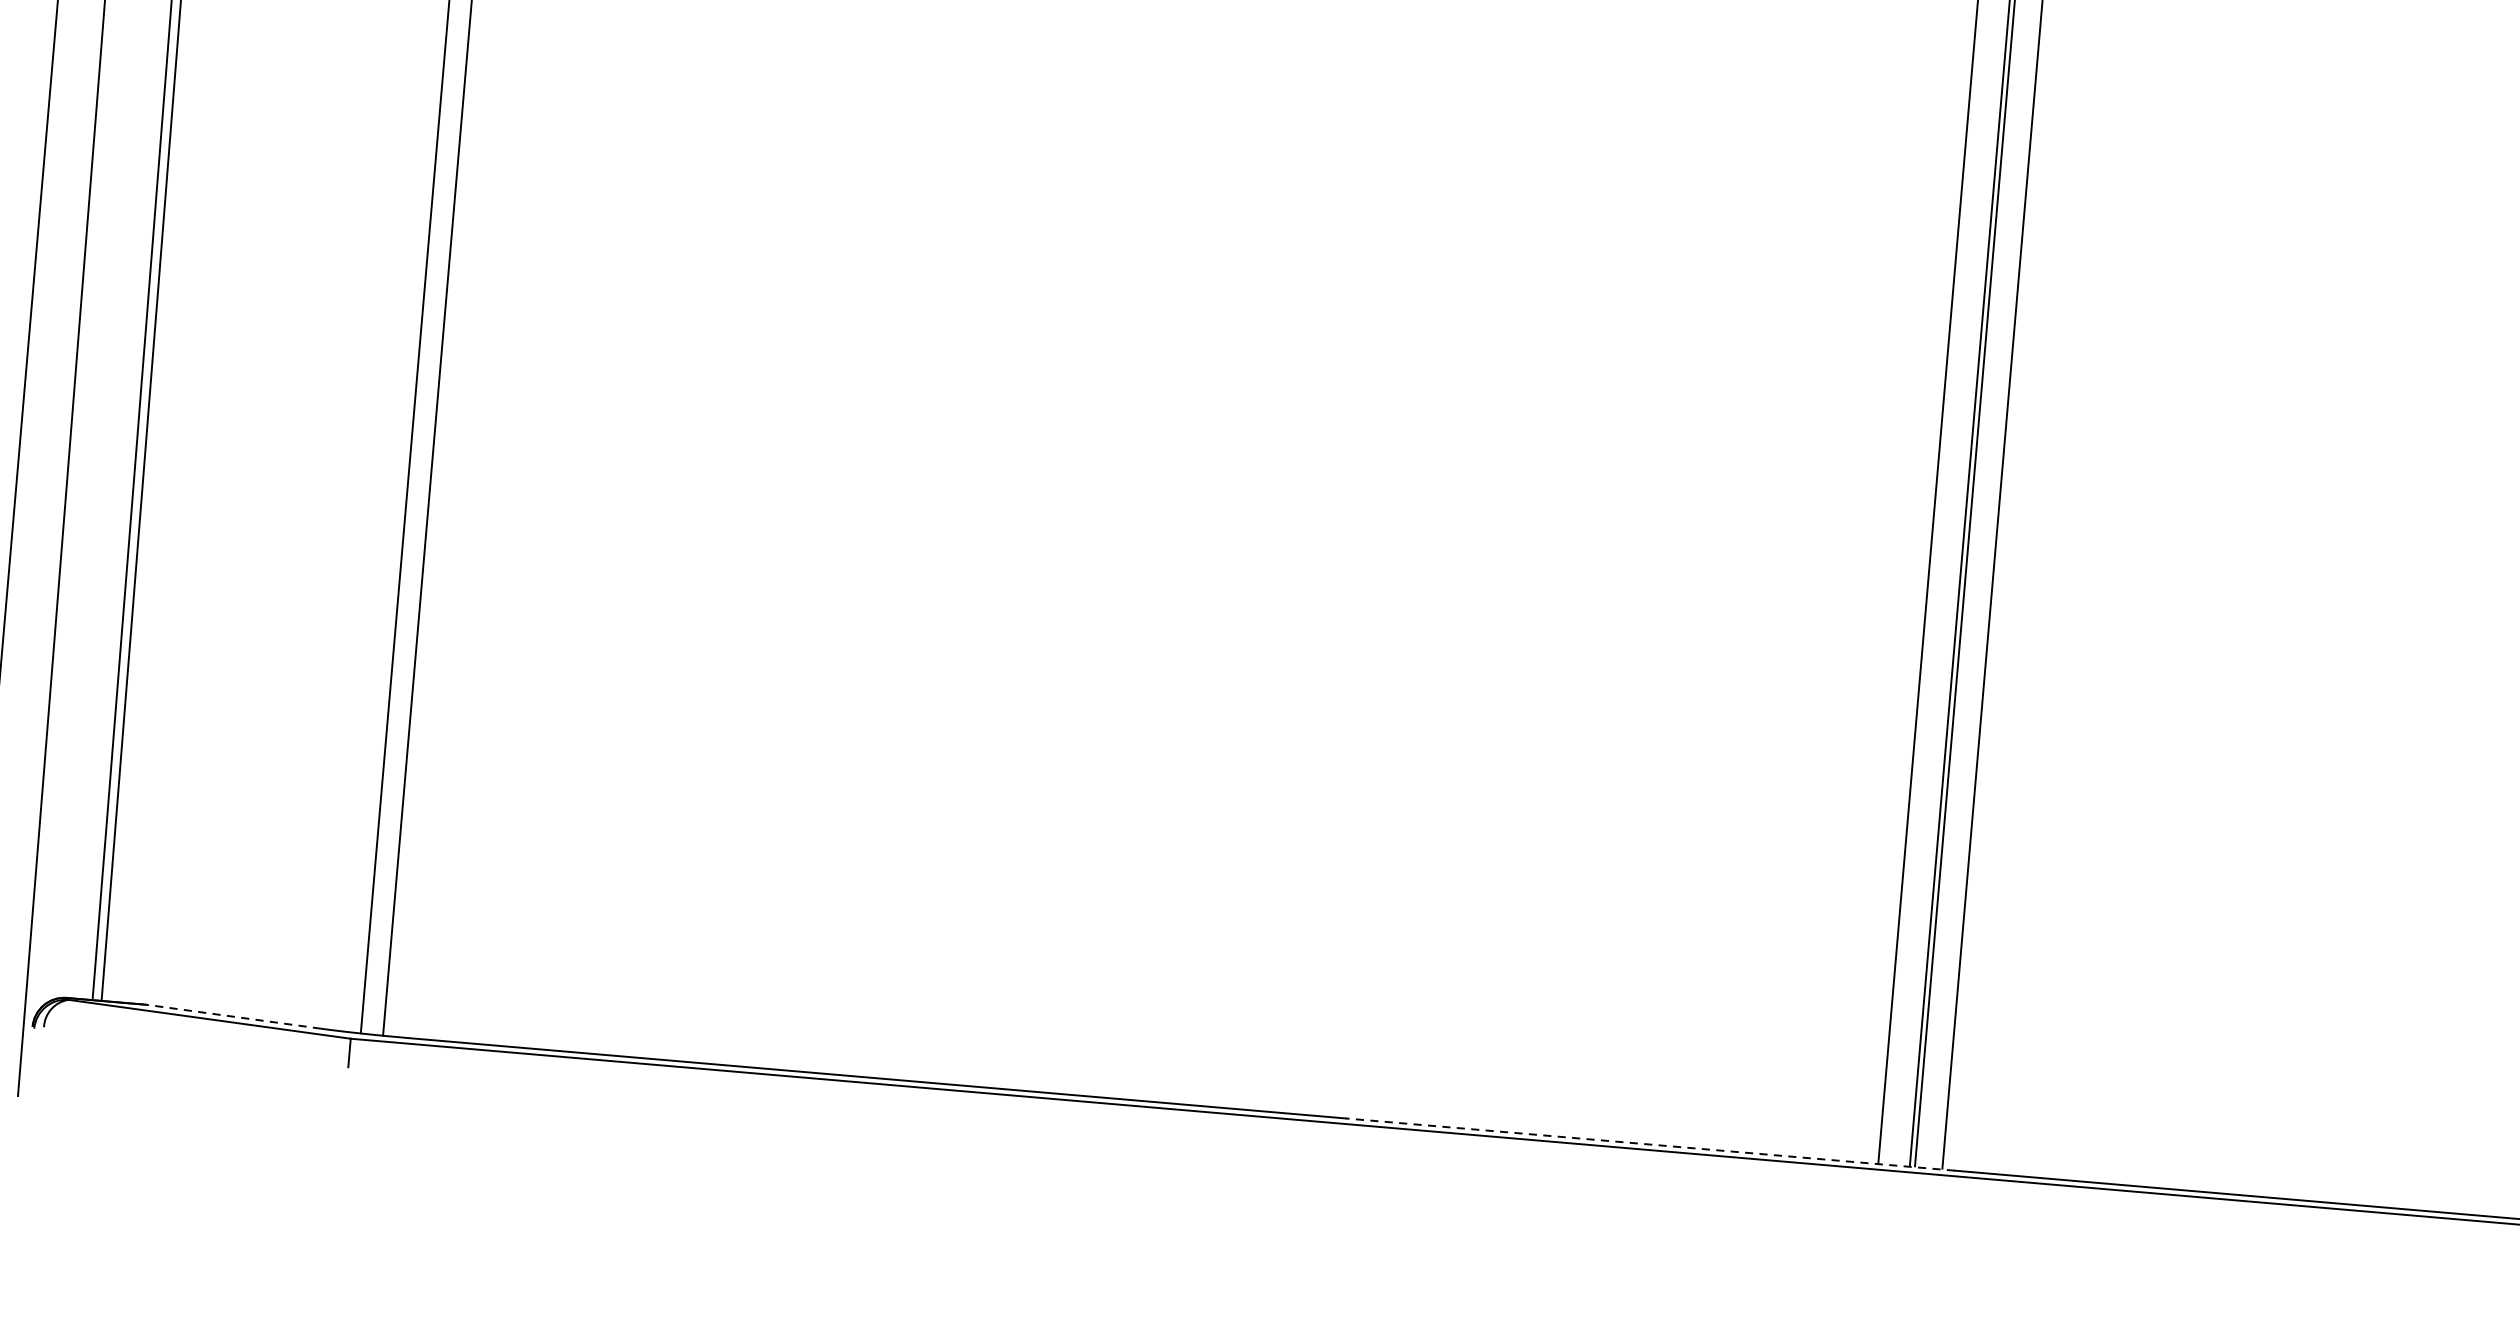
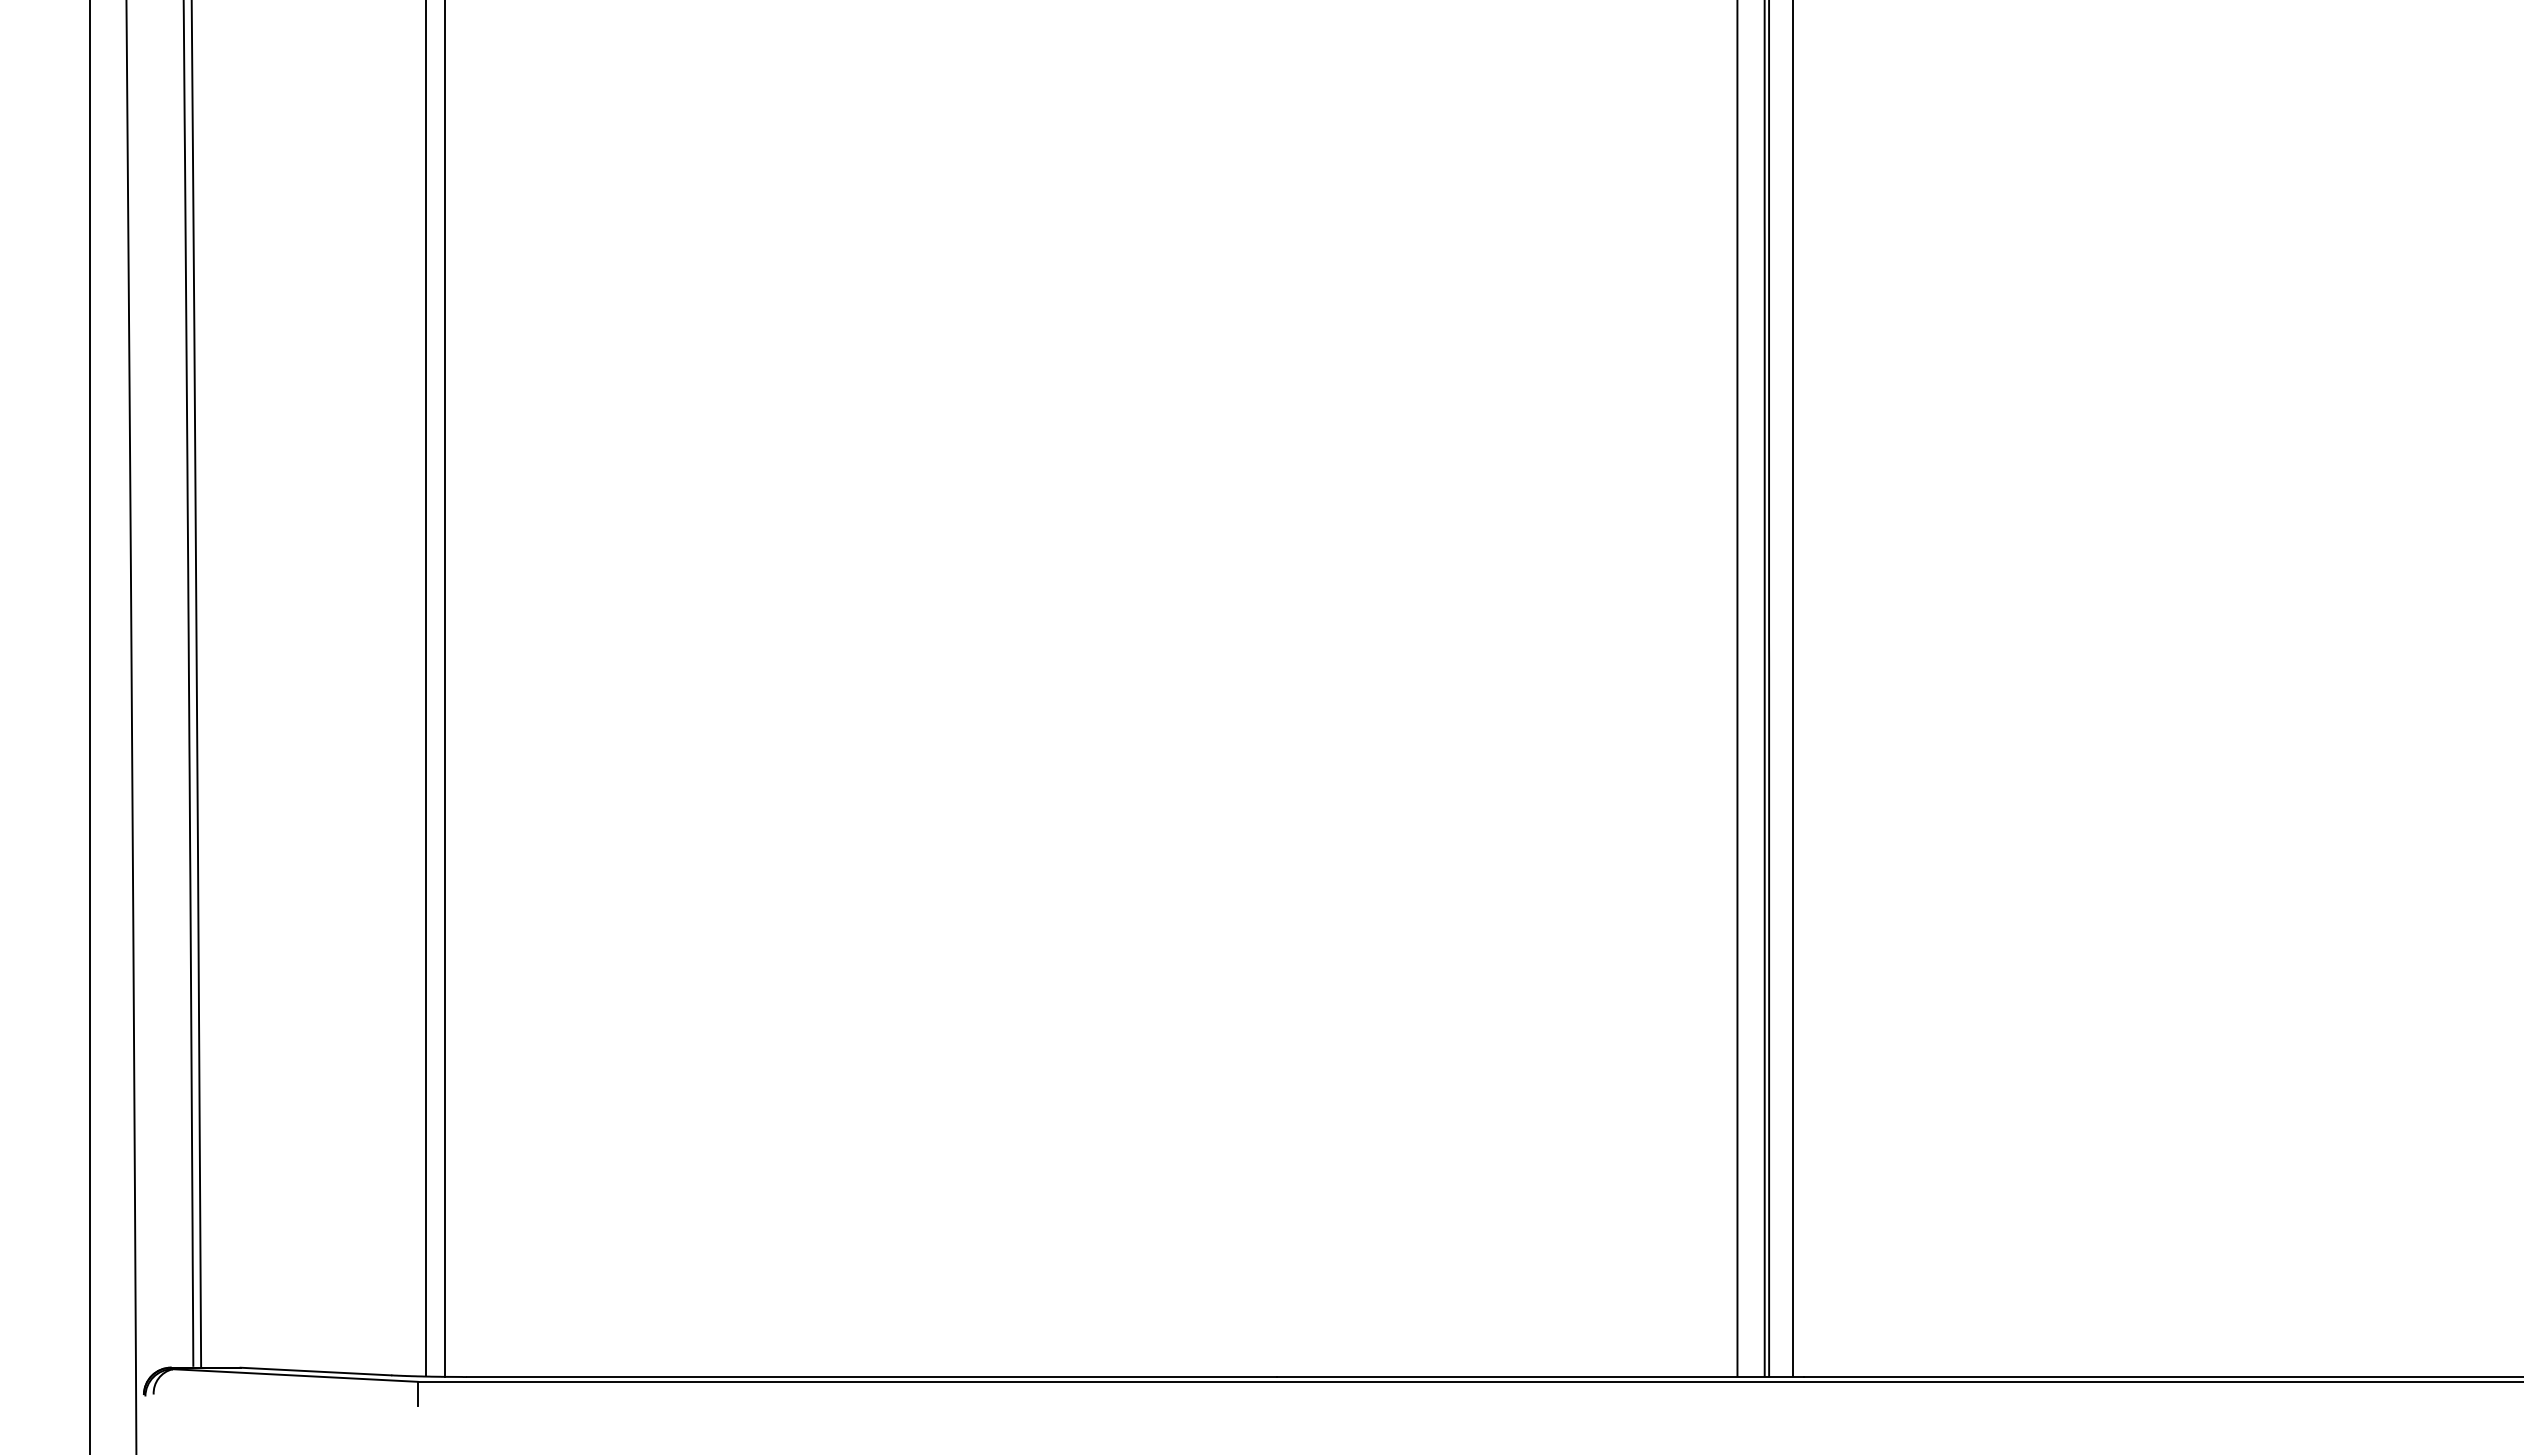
line: (233, 1016) -> (315, 1371), dashed -> solid
line: (1649, 1145) -> (1539, 1377), dashed -> solid

